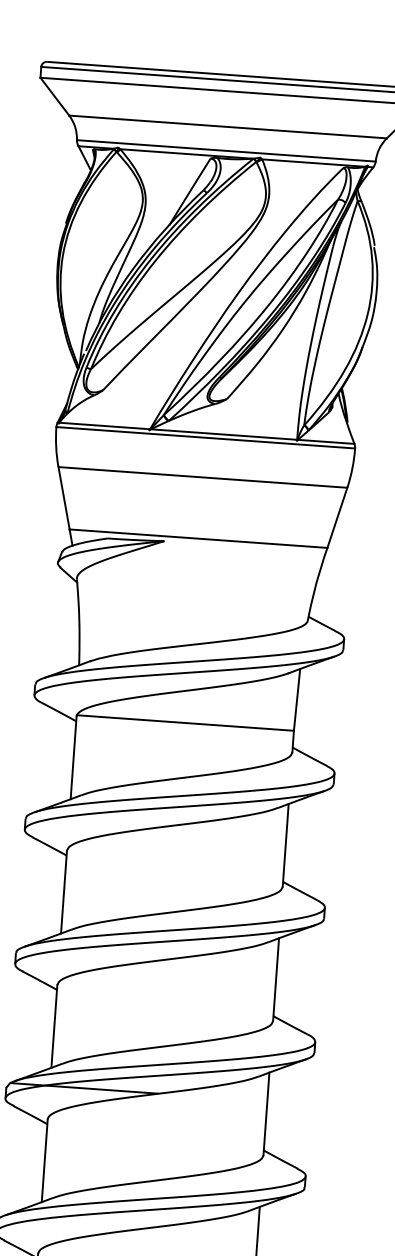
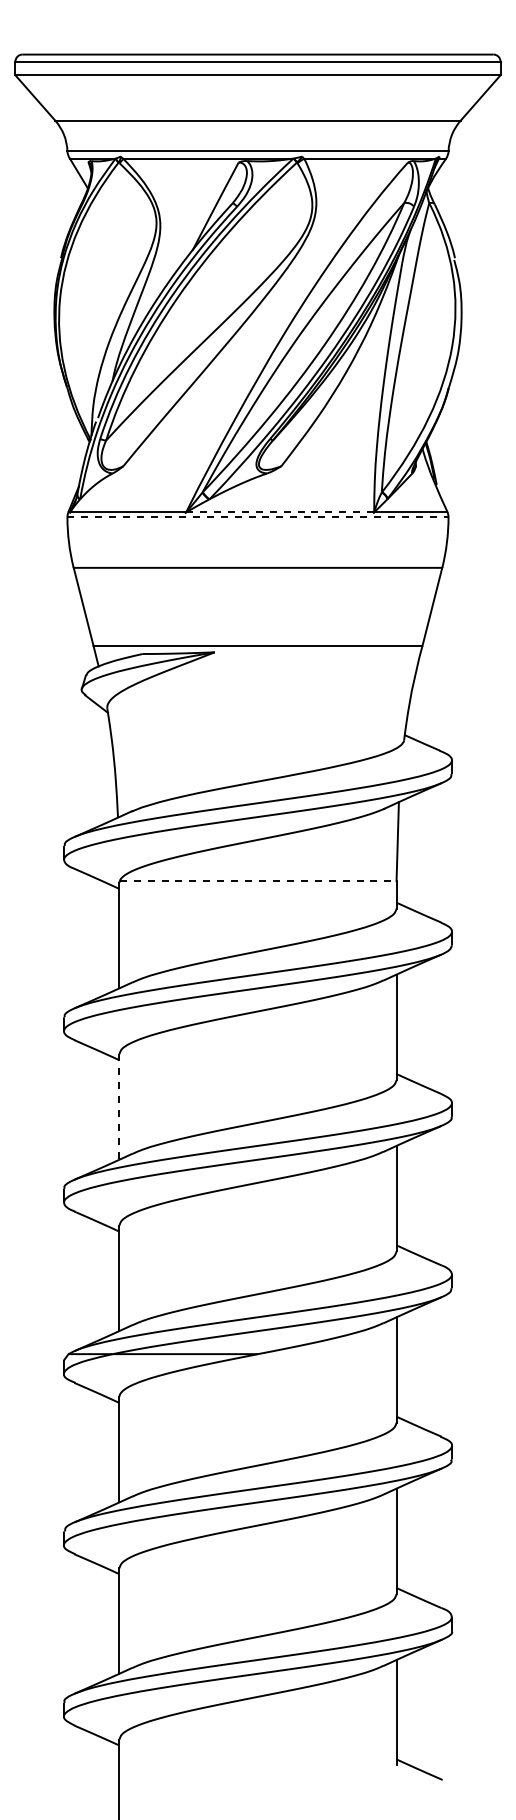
line: (223, 434) -> (280, 511), solid -> dashed
line: (205, 437) -> (257, 517), solid -> dashed
line: (185, 723) -> (258, 881), solid -> dashed
line: (64, 891) -> (119, 1106), solid -> dashed

